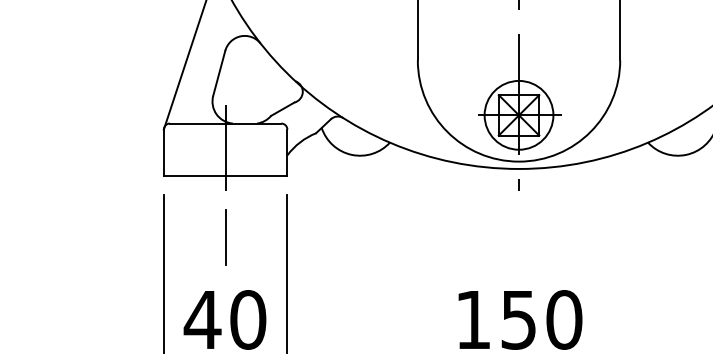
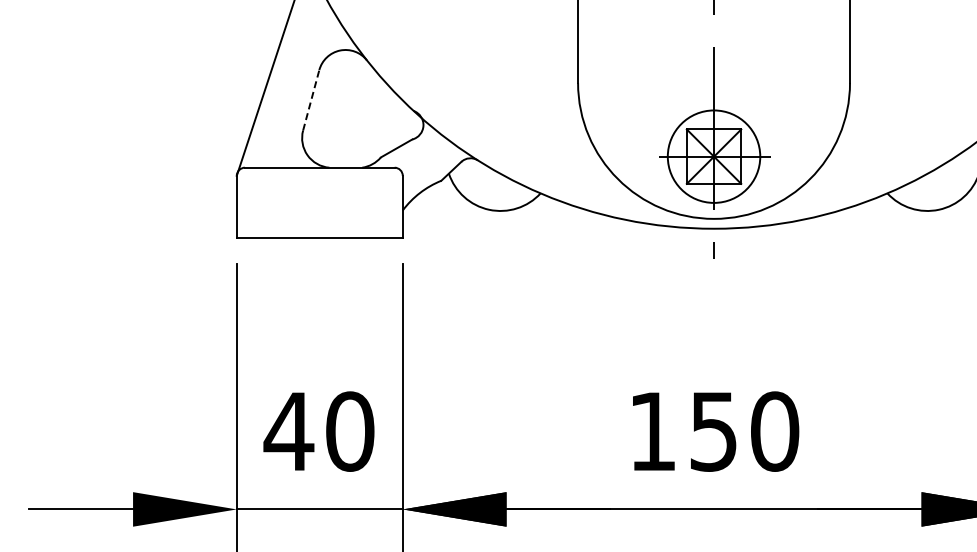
line: (219, 72) -> (311, 99), solid -> dashed
line: (225, 147) -> (319, 200), removed
line: (225, 237) -> (319, 320), removed

